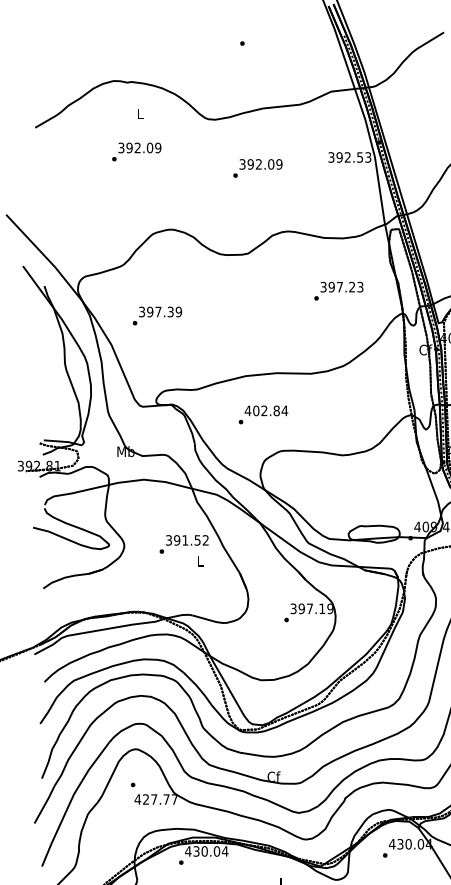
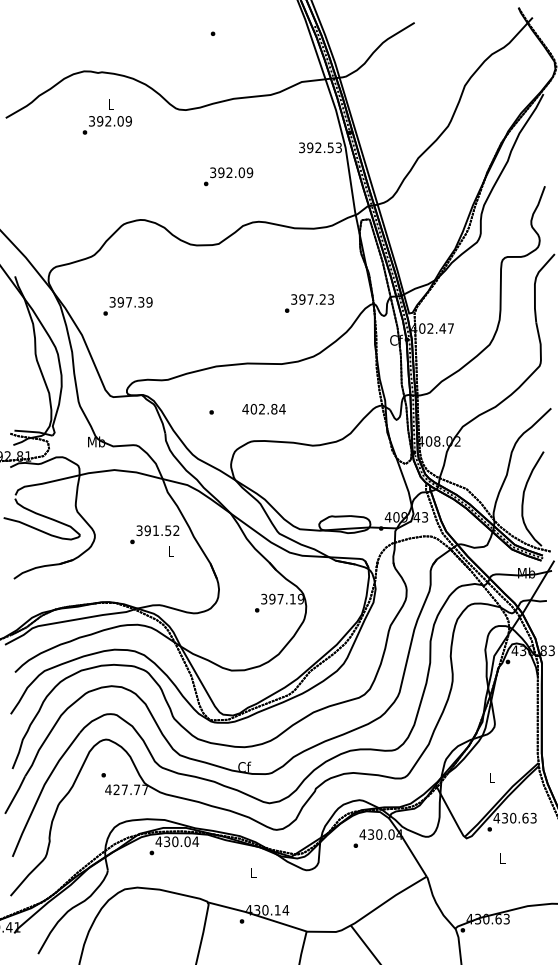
text: (135, 152) -> (106, 125), moved
text: (257, 168) -> (228, 176), moved
text: (338, 291) -> (309, 303), moved
text: (265, 411) -> (263, 409), moved

